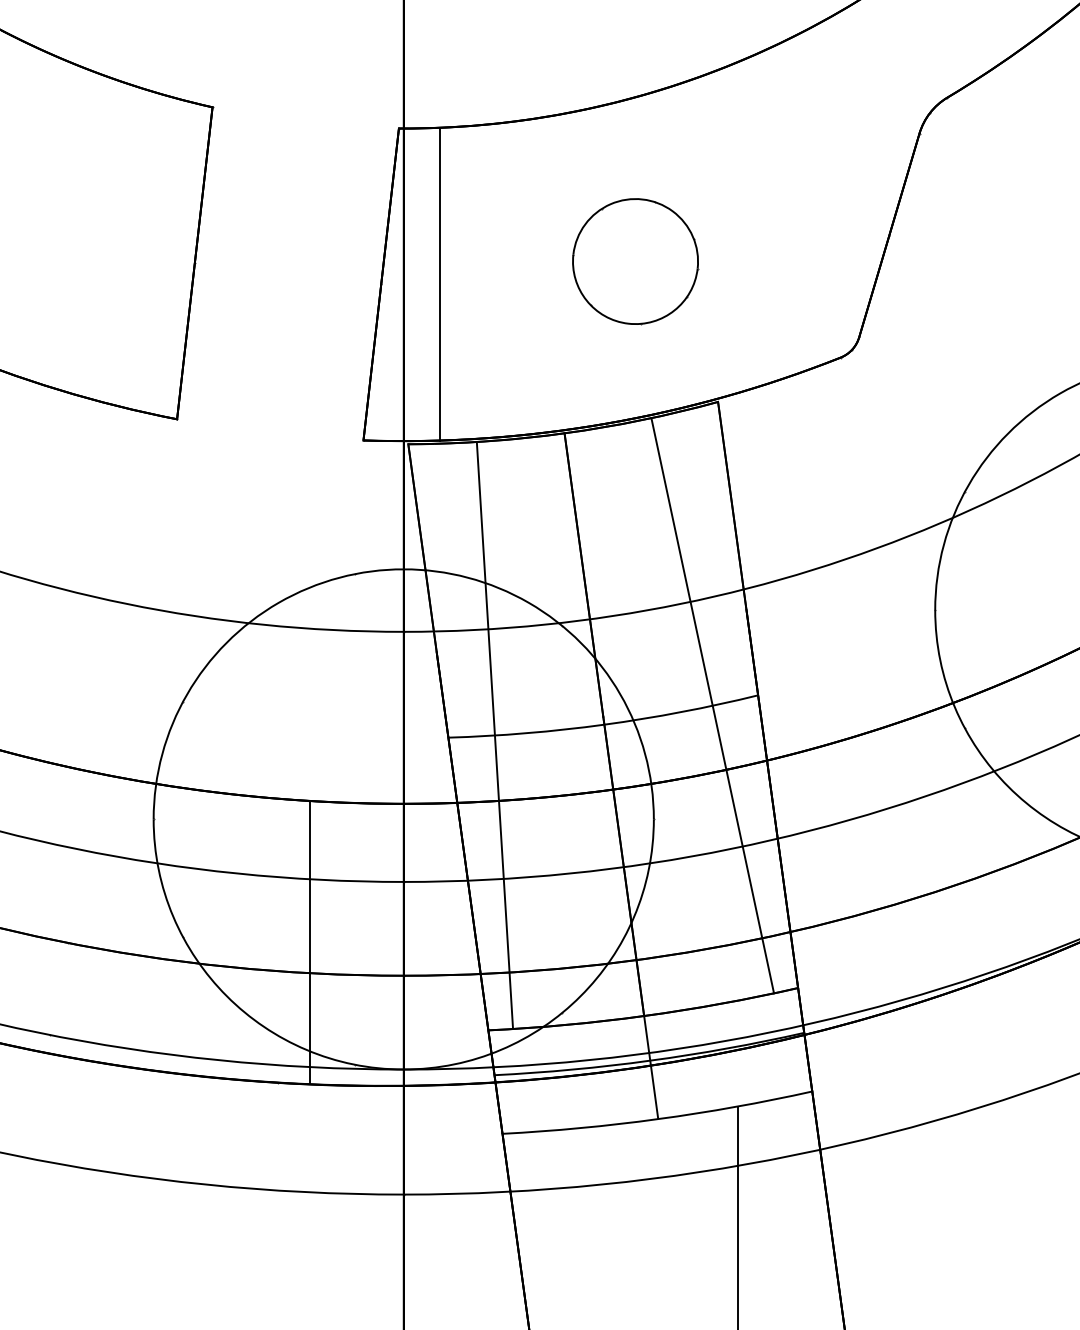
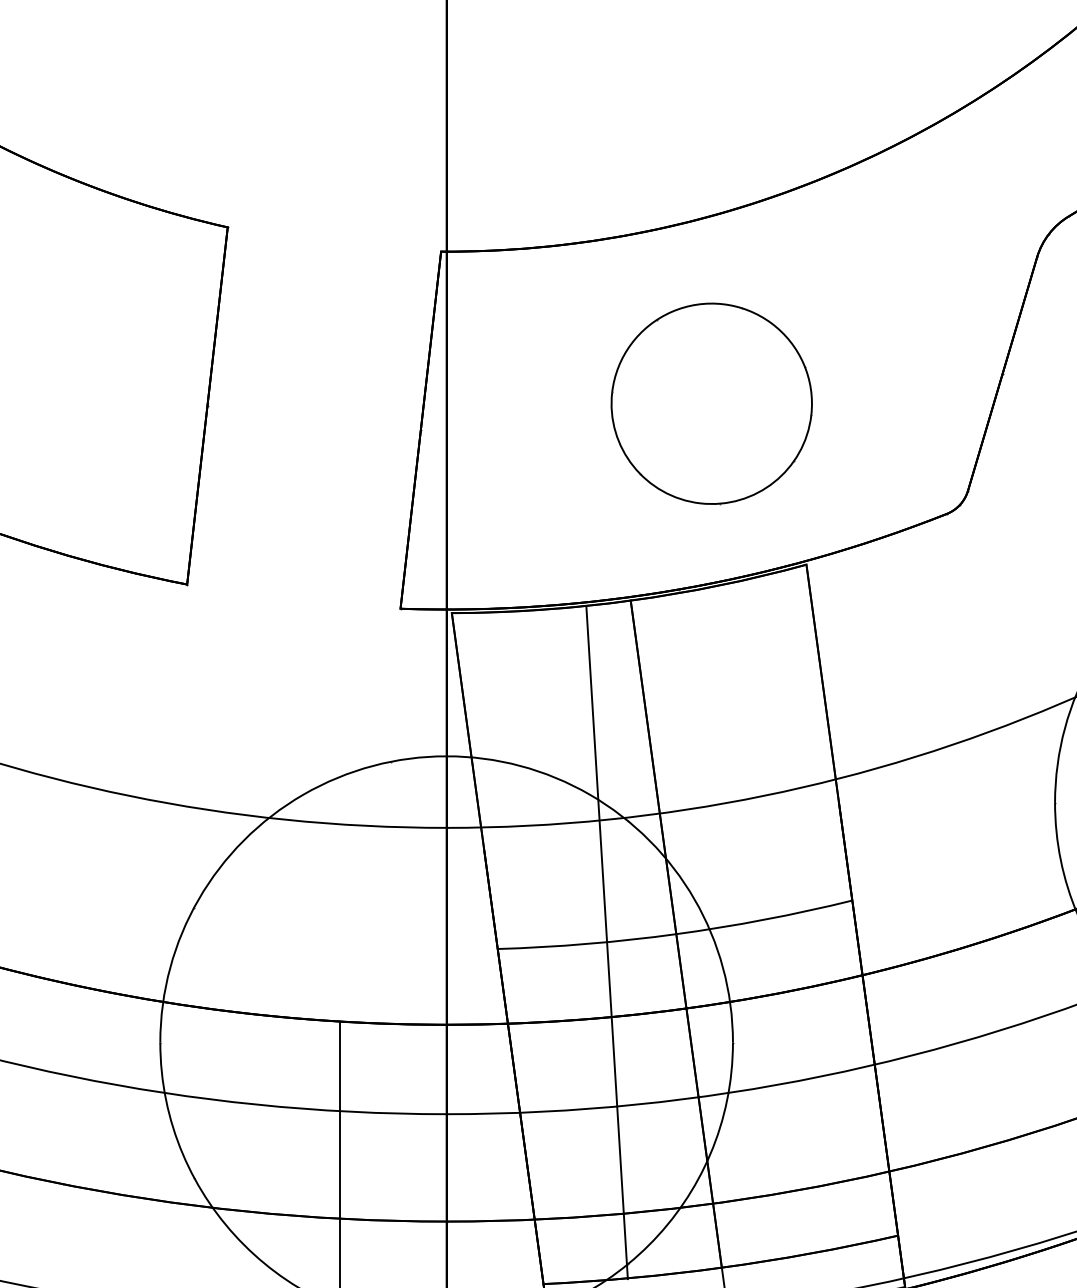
part: (635, 261) -> (711, 403), size x1.4
line: (440, 283) -> (488, 429), removed
line: (712, 705) -> (800, 912), removed
line: (494, 735) -> (606, 943), moved

